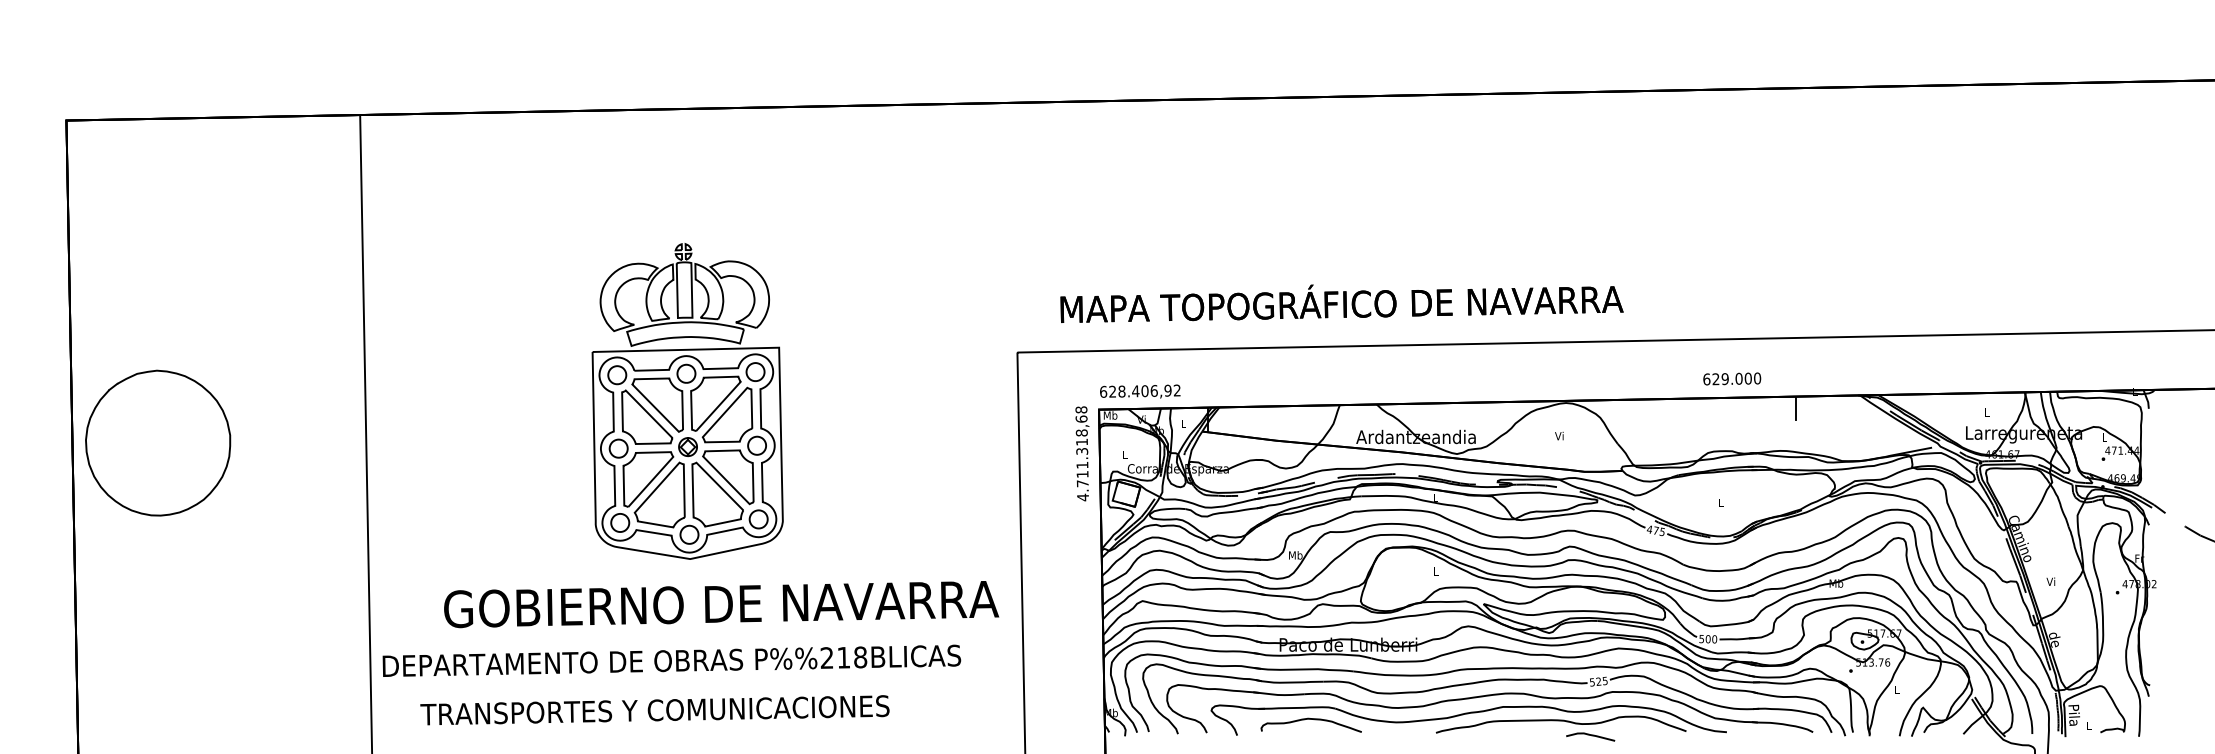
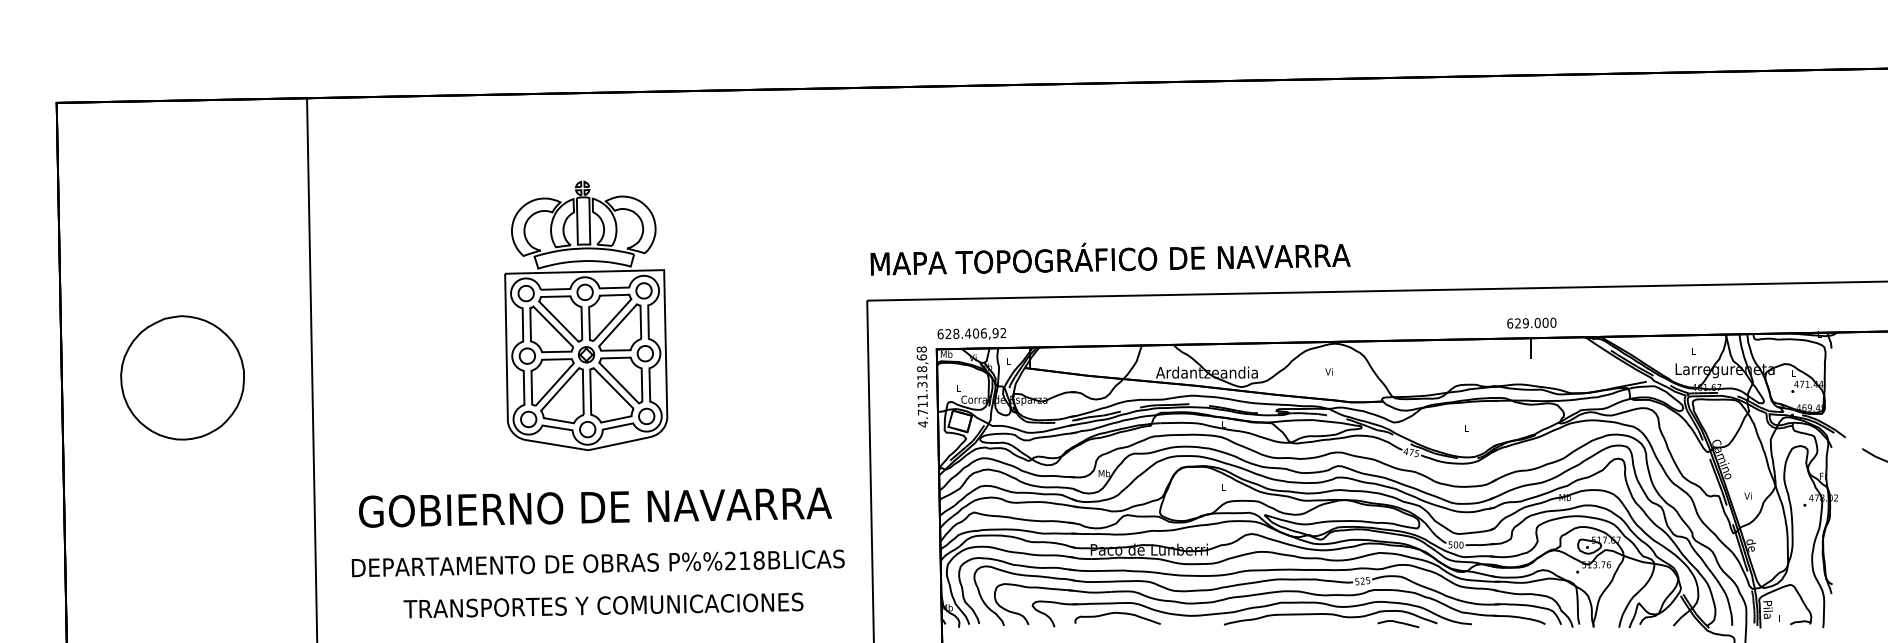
text: (1341, 303) -> (1110, 258), moved
text: (1732, 378) -> (1532, 322), moved
part: (687, 401) -> (586, 315), moved
part: (158, 442) -> (182, 377), moved
text: (721, 604) -> (595, 507), moved
text: (671, 660) -> (597, 563), moved
text: (654, 710) -> (603, 605), moved
curve: (1590, 735) -> (1398, 622), moved

